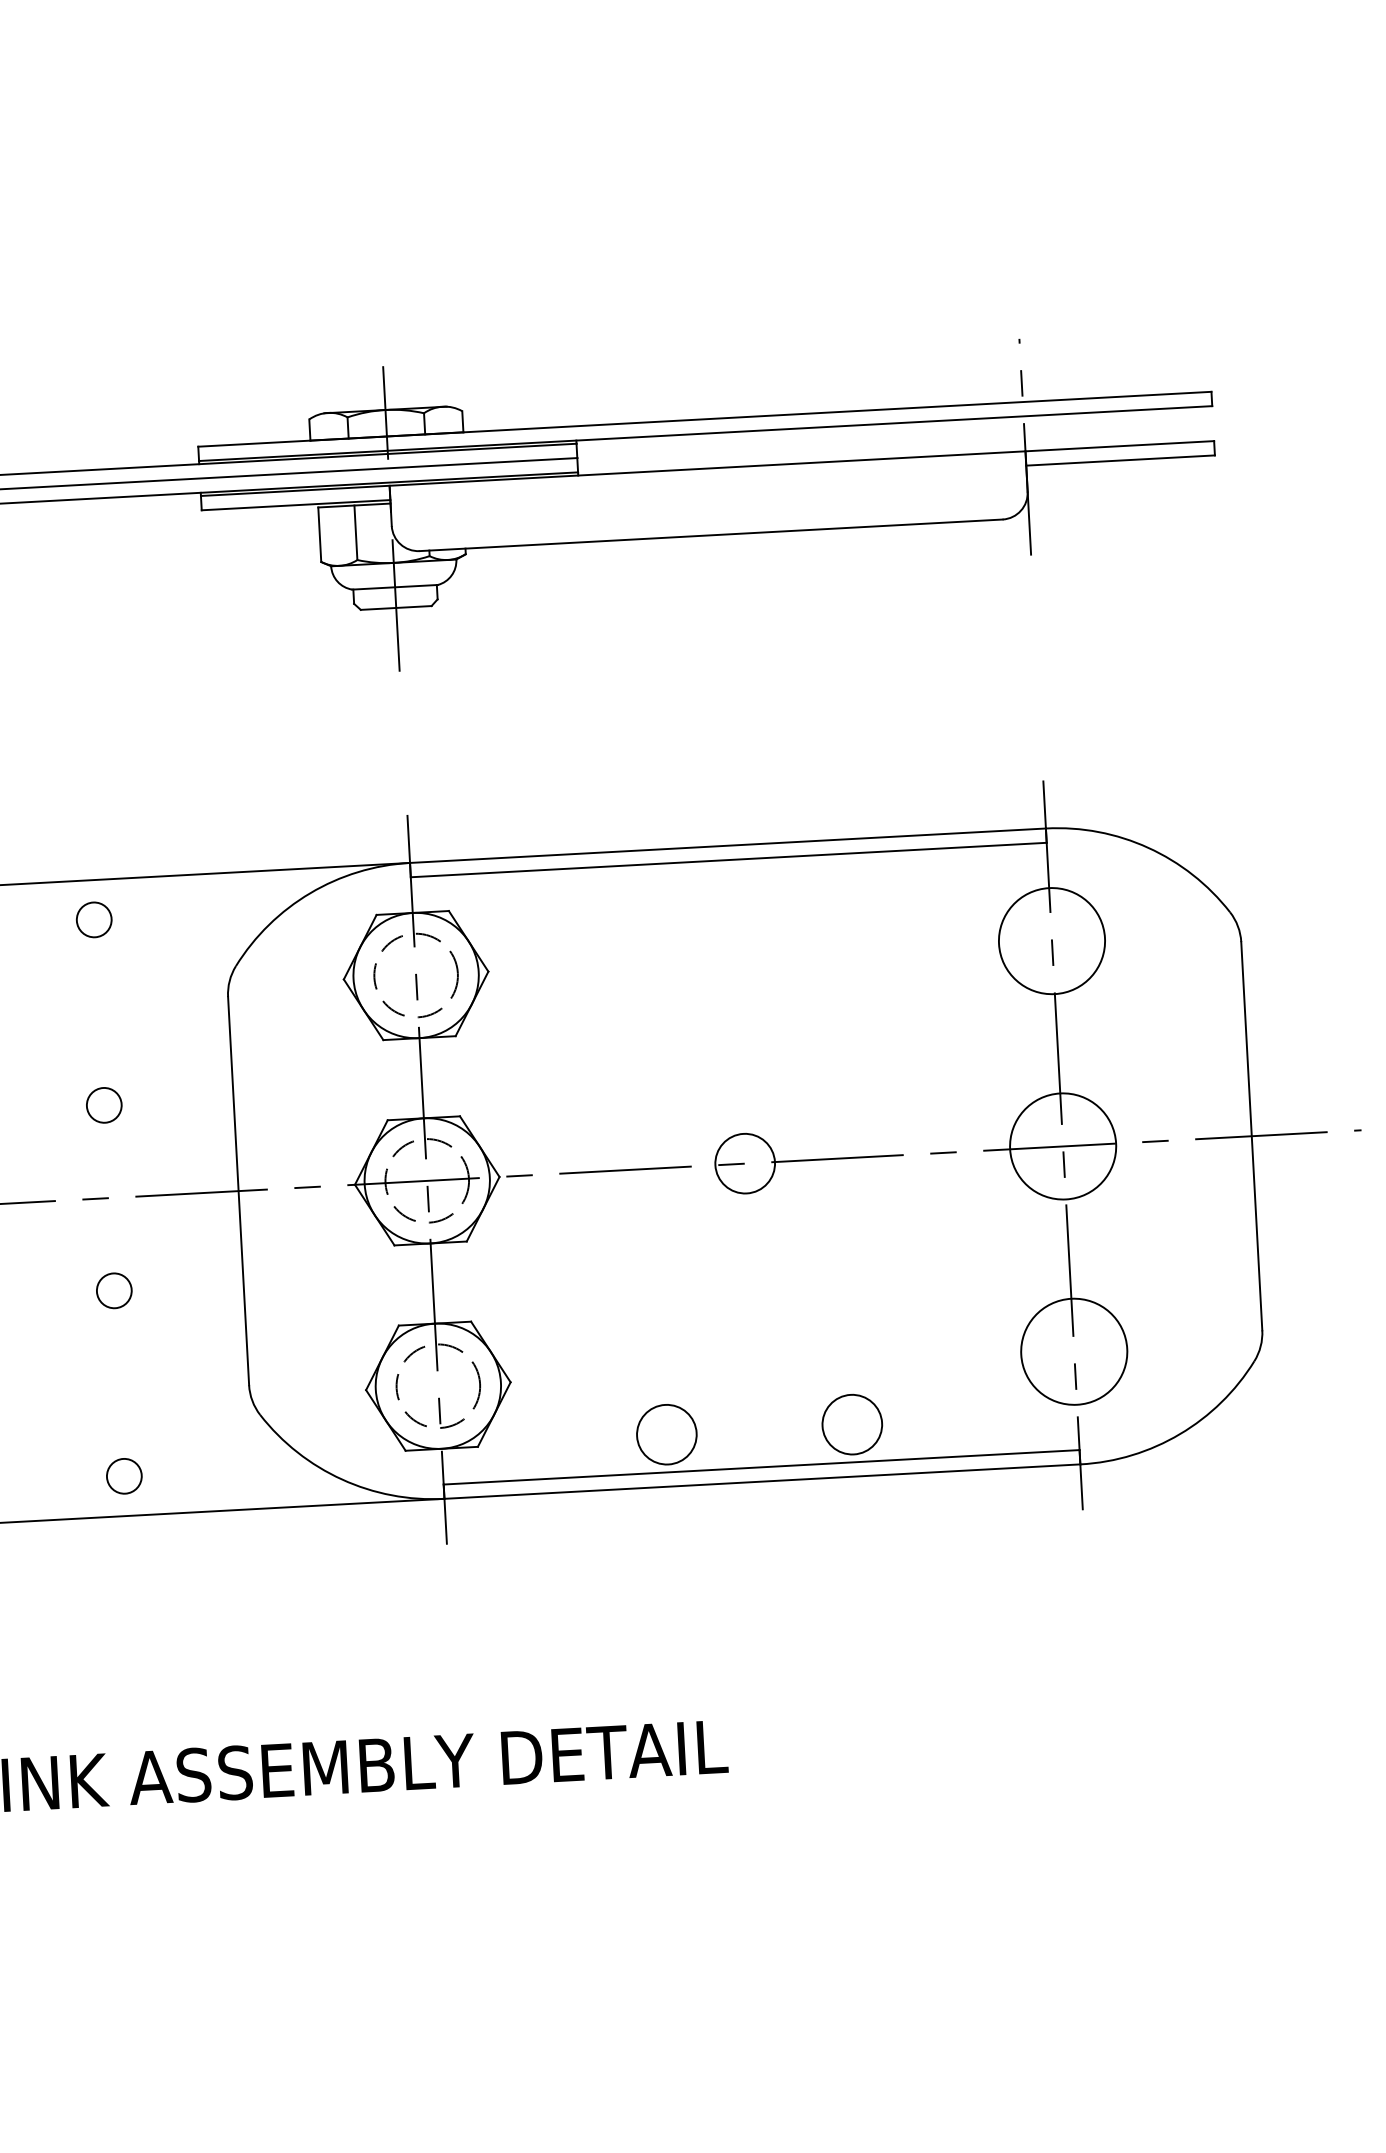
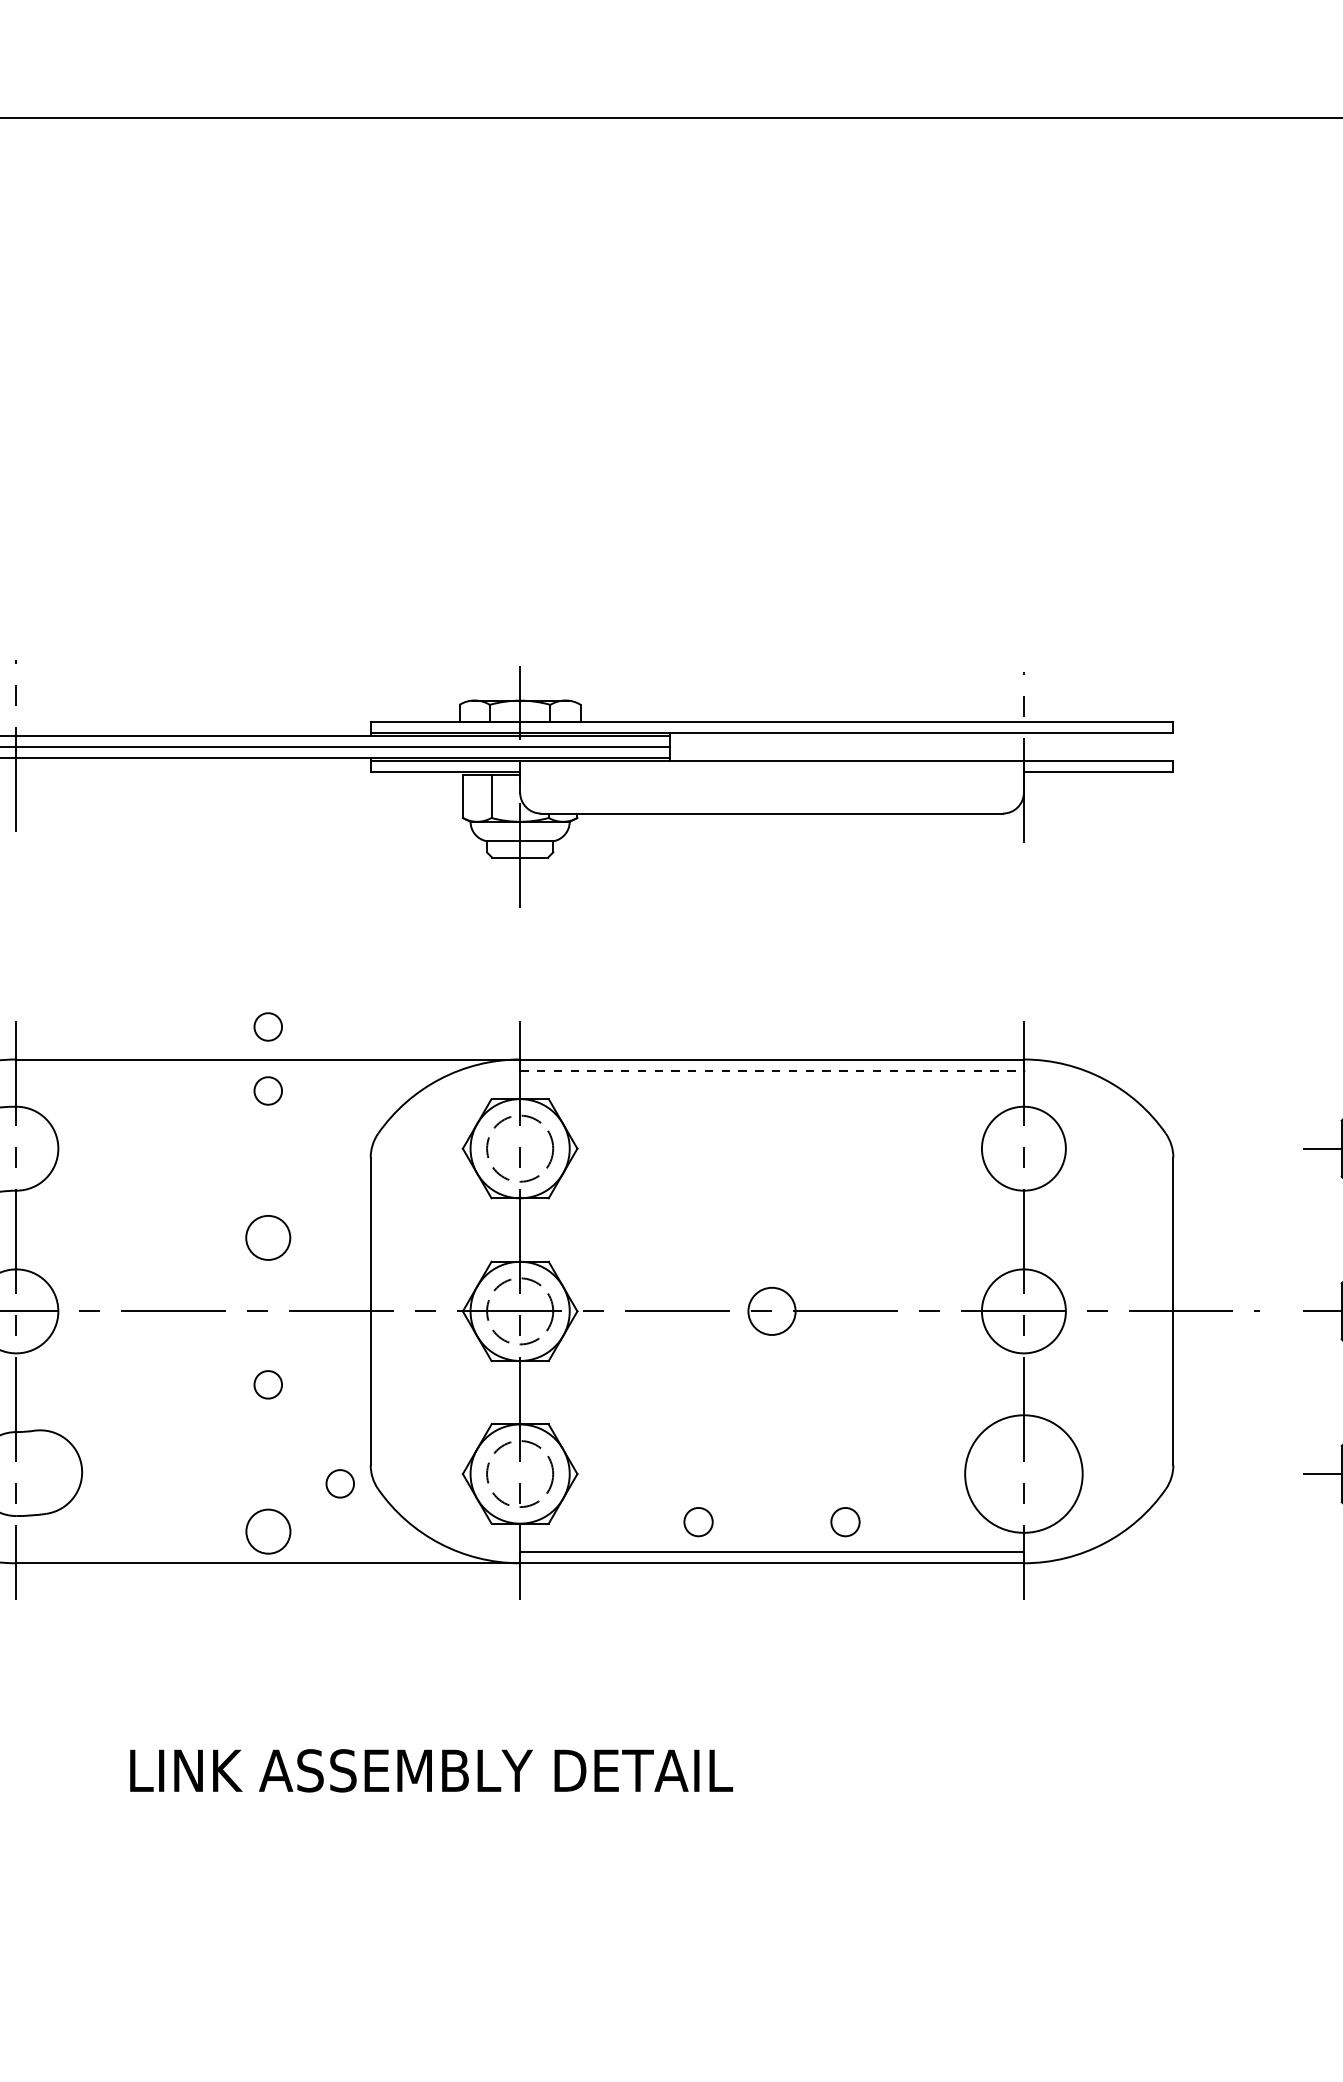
circle: (88, 838) -> (267, 1026), added
line: (729, 859) -> (772, 1070), solid -> dashed
circle: (104, 1104) -> (268, 1237), size x1.6
circle: (1073, 1352) -> (1023, 1474), size x1.4
circle: (210, 1410) -> (339, 1483), added
circle: (852, 1423) -> (845, 1521), size x0.6
circle: (666, 1433) -> (698, 1521), size x0.6
circle: (123, 1475) -> (267, 1531), size x1.6

